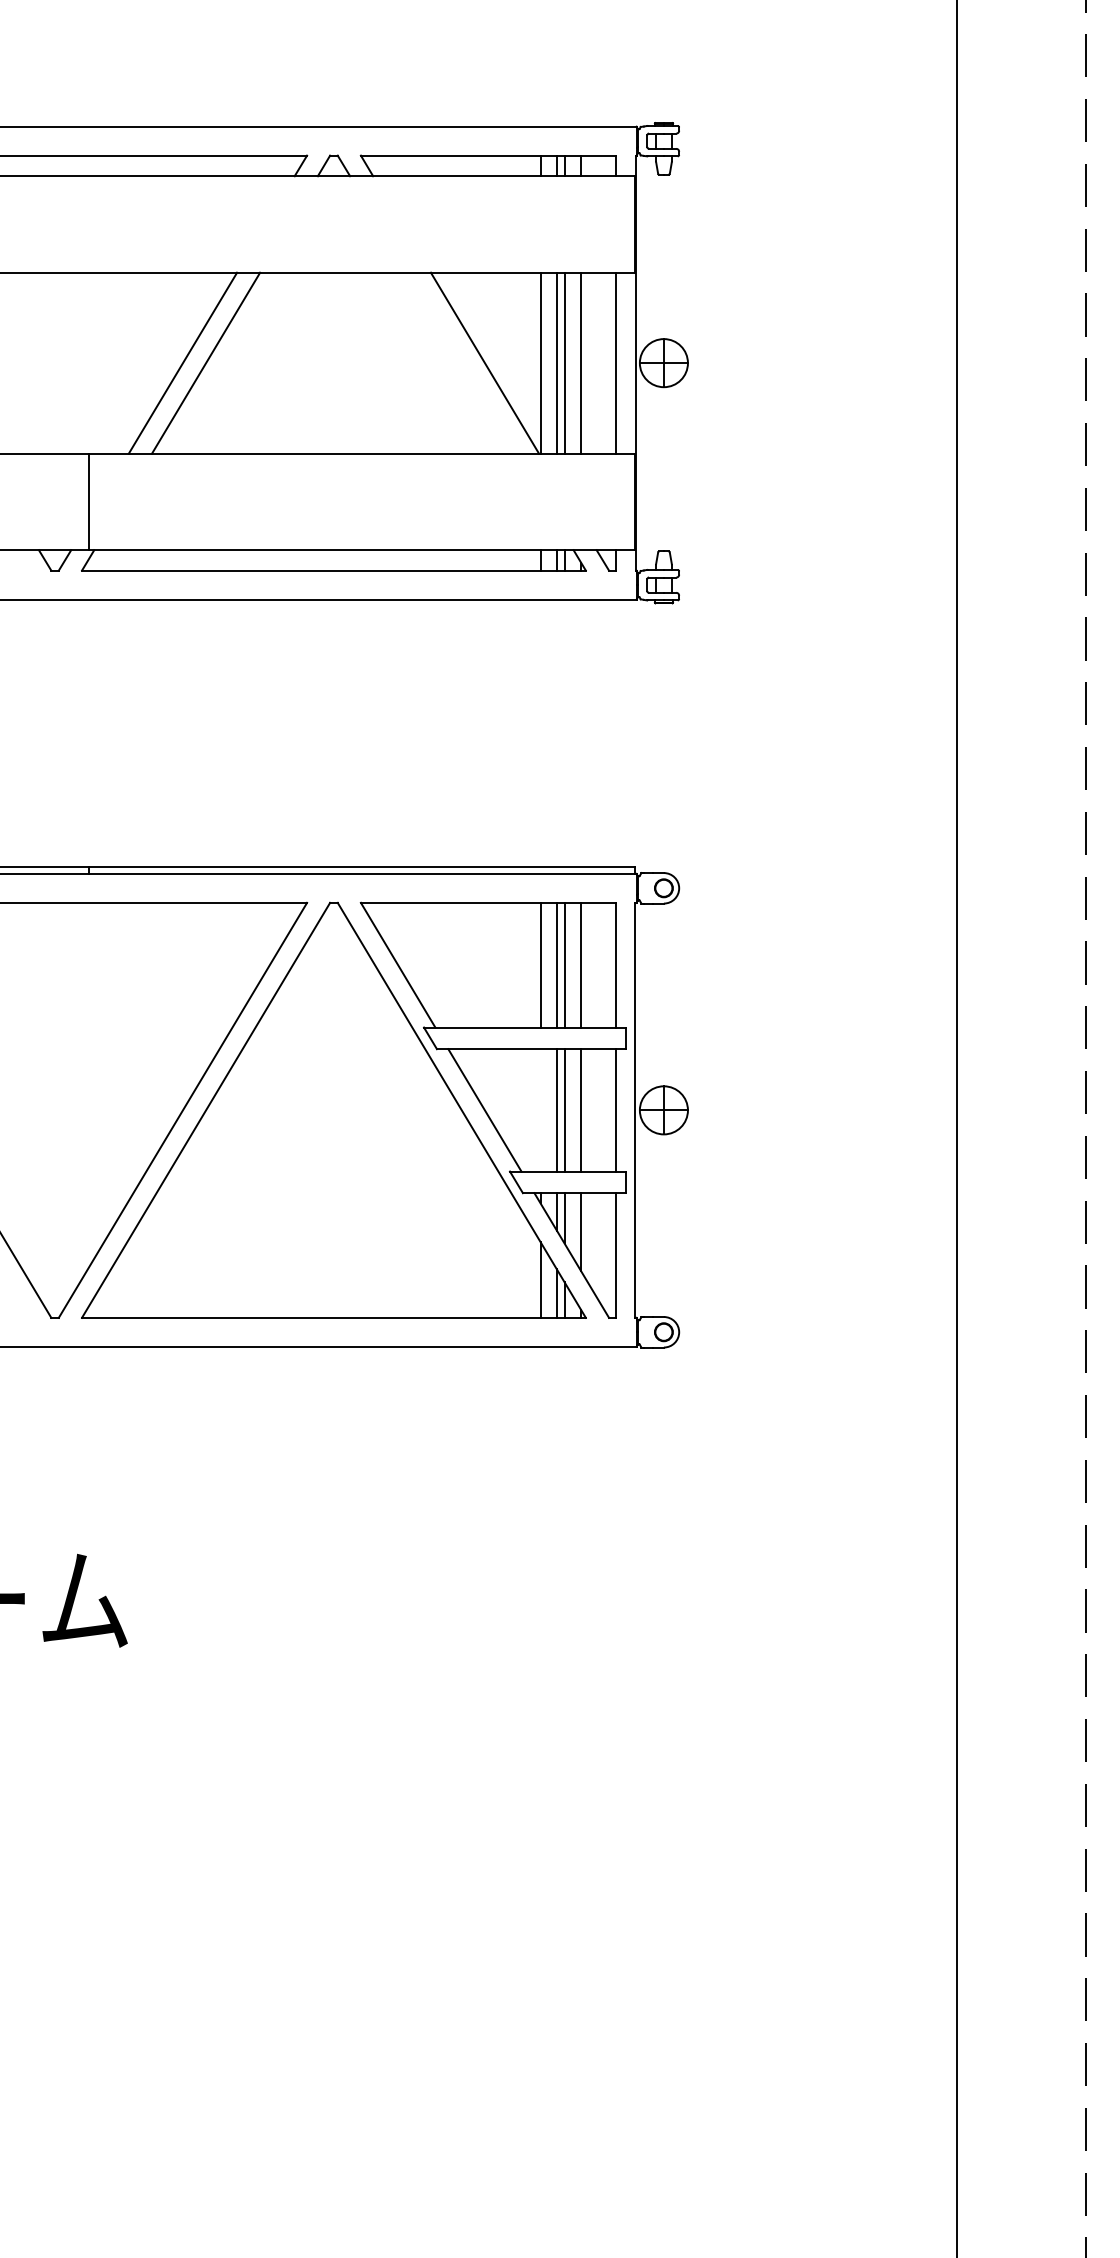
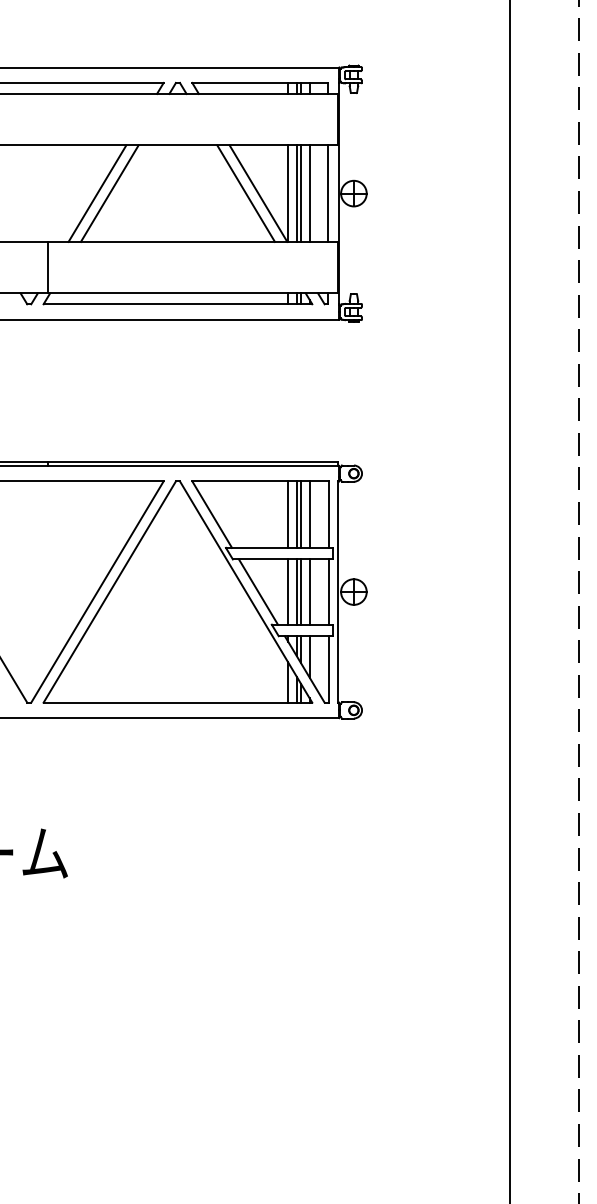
line: (460, 362) -> (245, 193), added
line: (541, 1109) -> (288, 591), added

